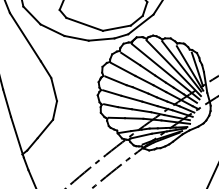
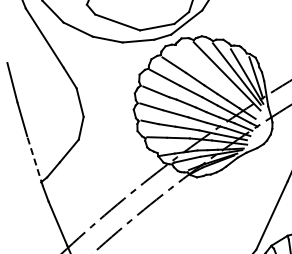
line: (165, 71) -> (216, 80), removed
line: (16, 136) -> (34, 160), solid -> dashed

